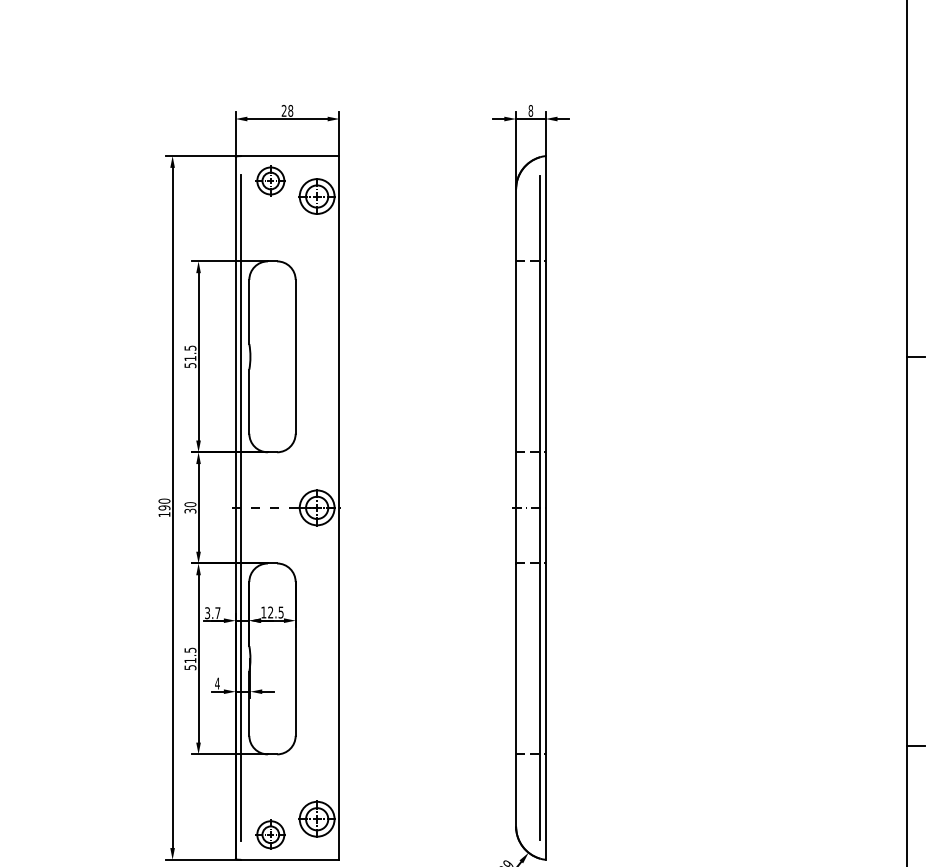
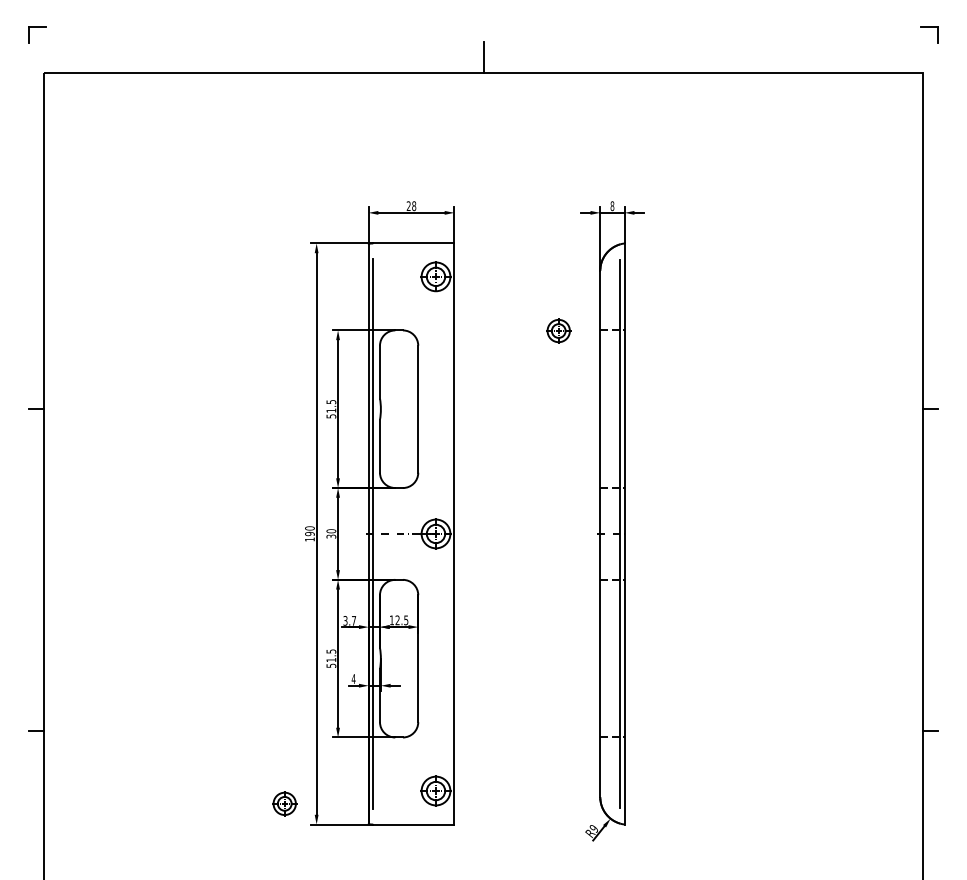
part: (270, 180) -> (558, 330), moved
part: (270, 834) -> (284, 803), moved

